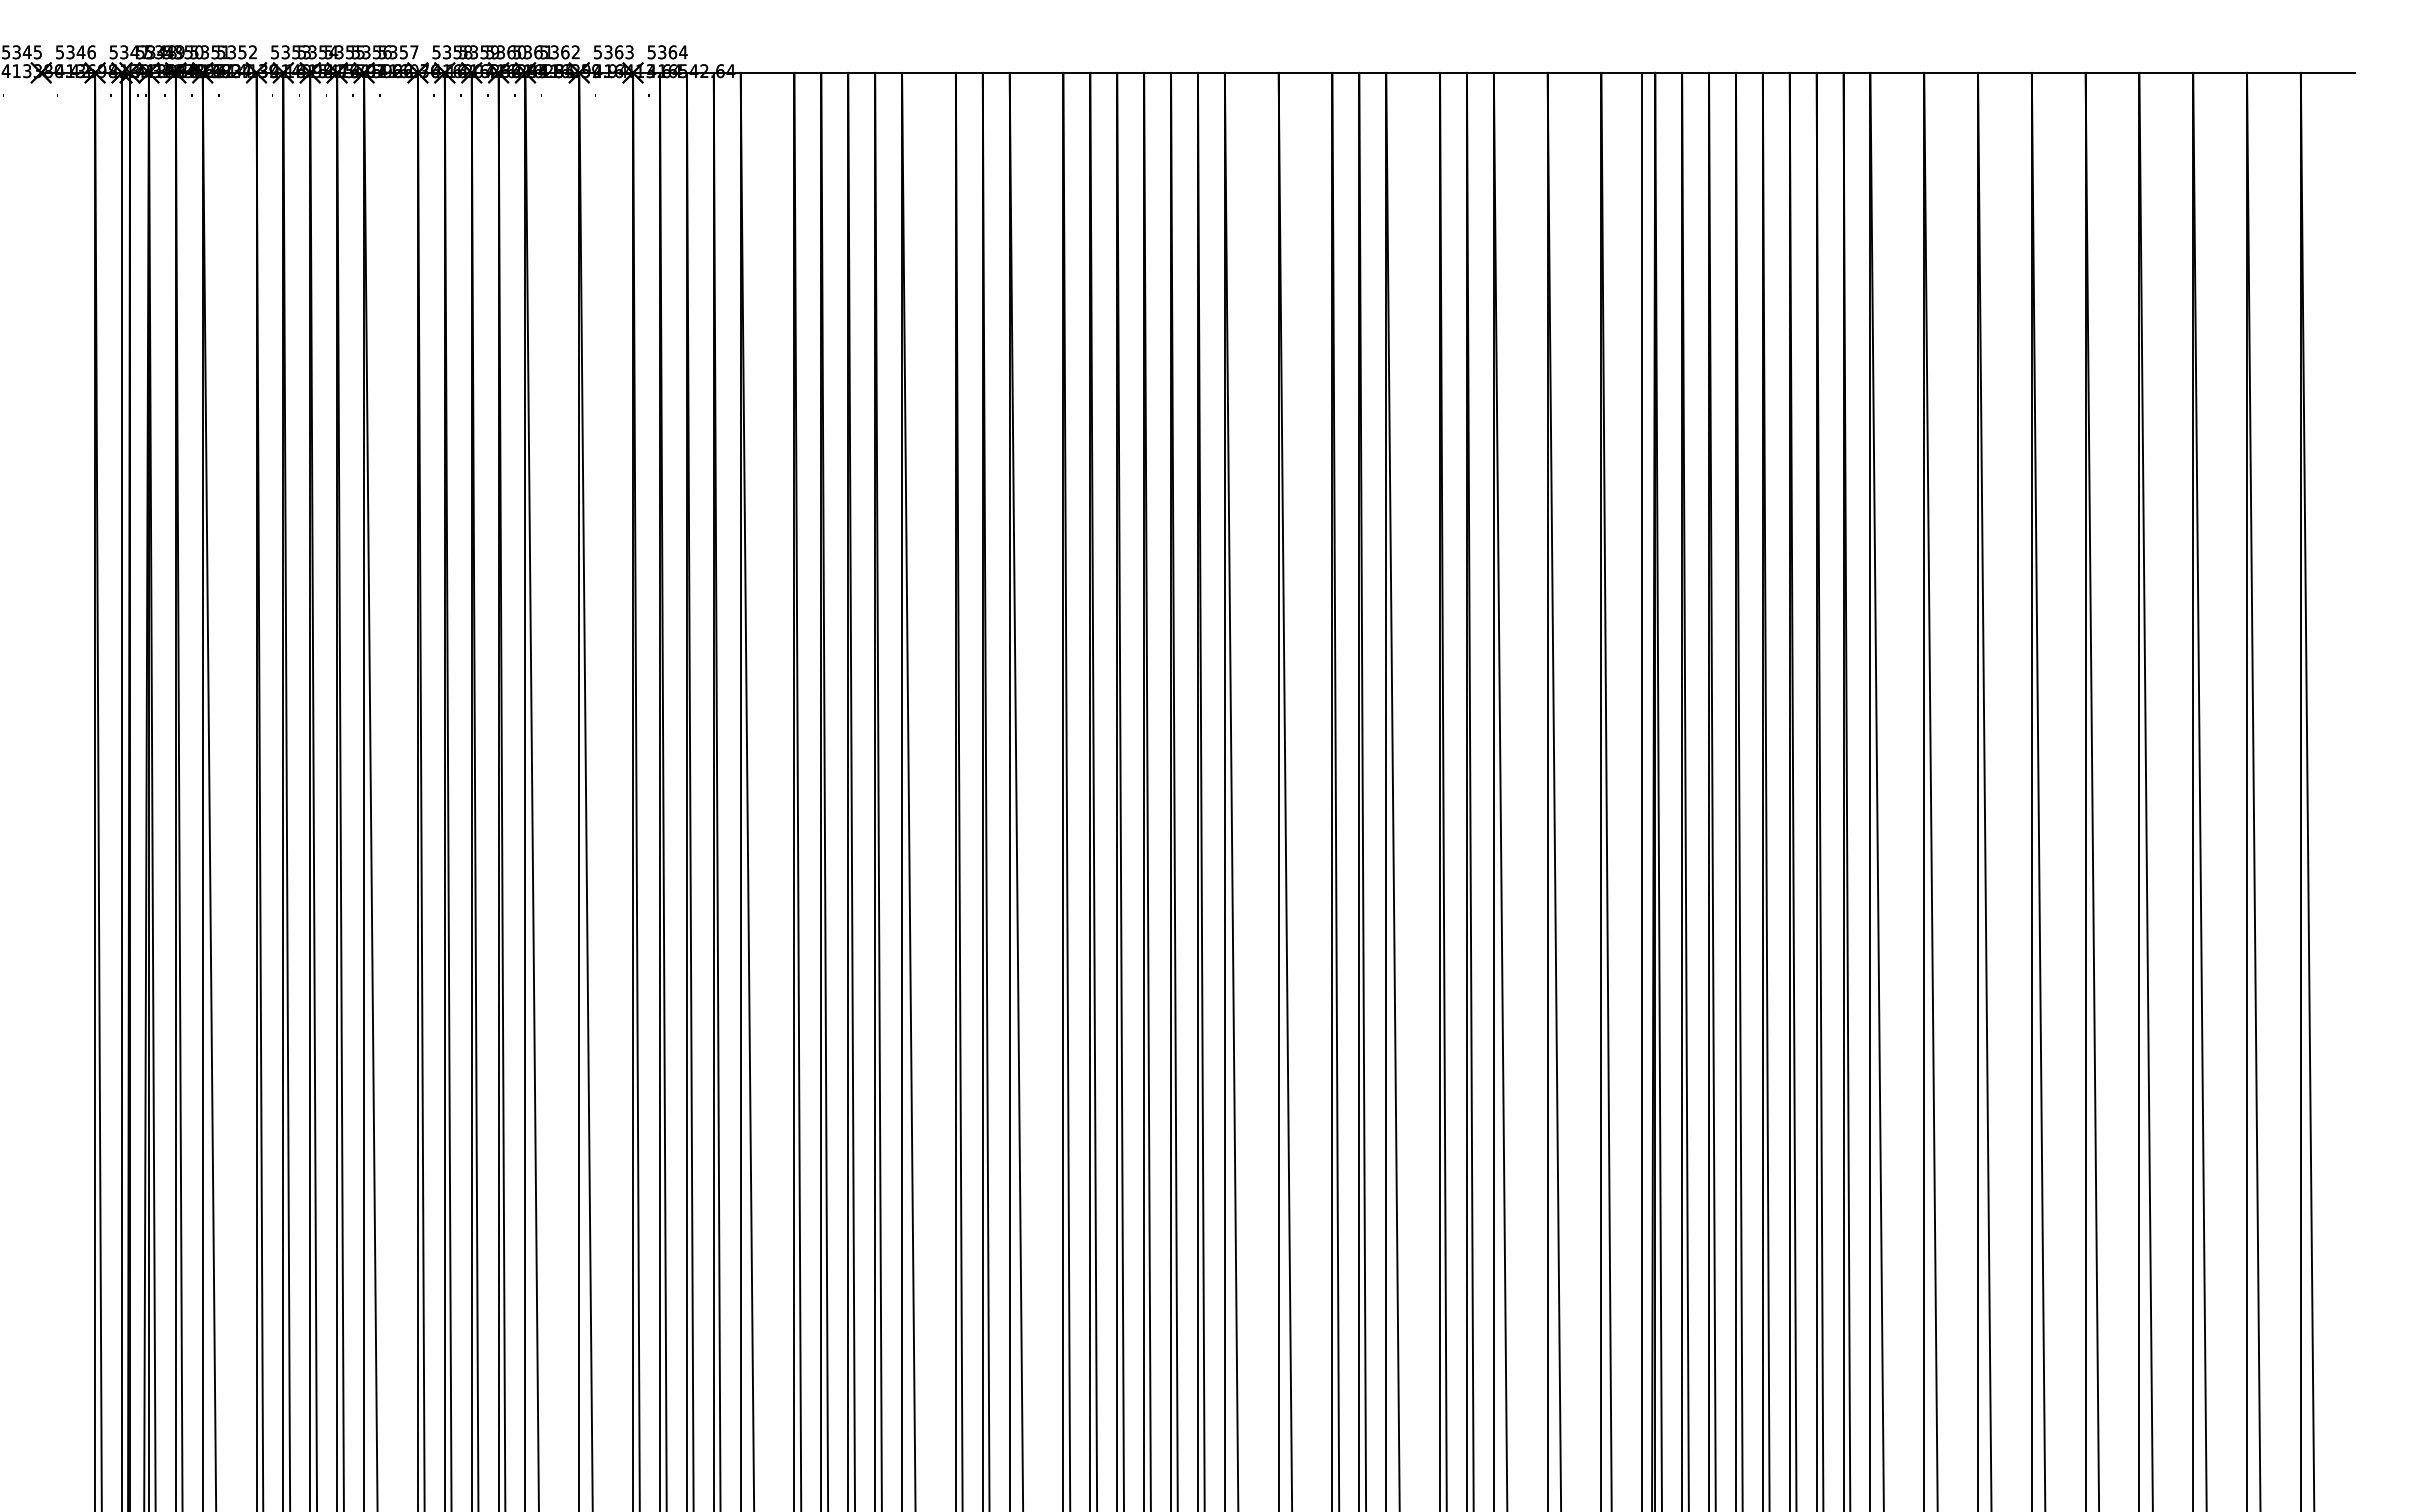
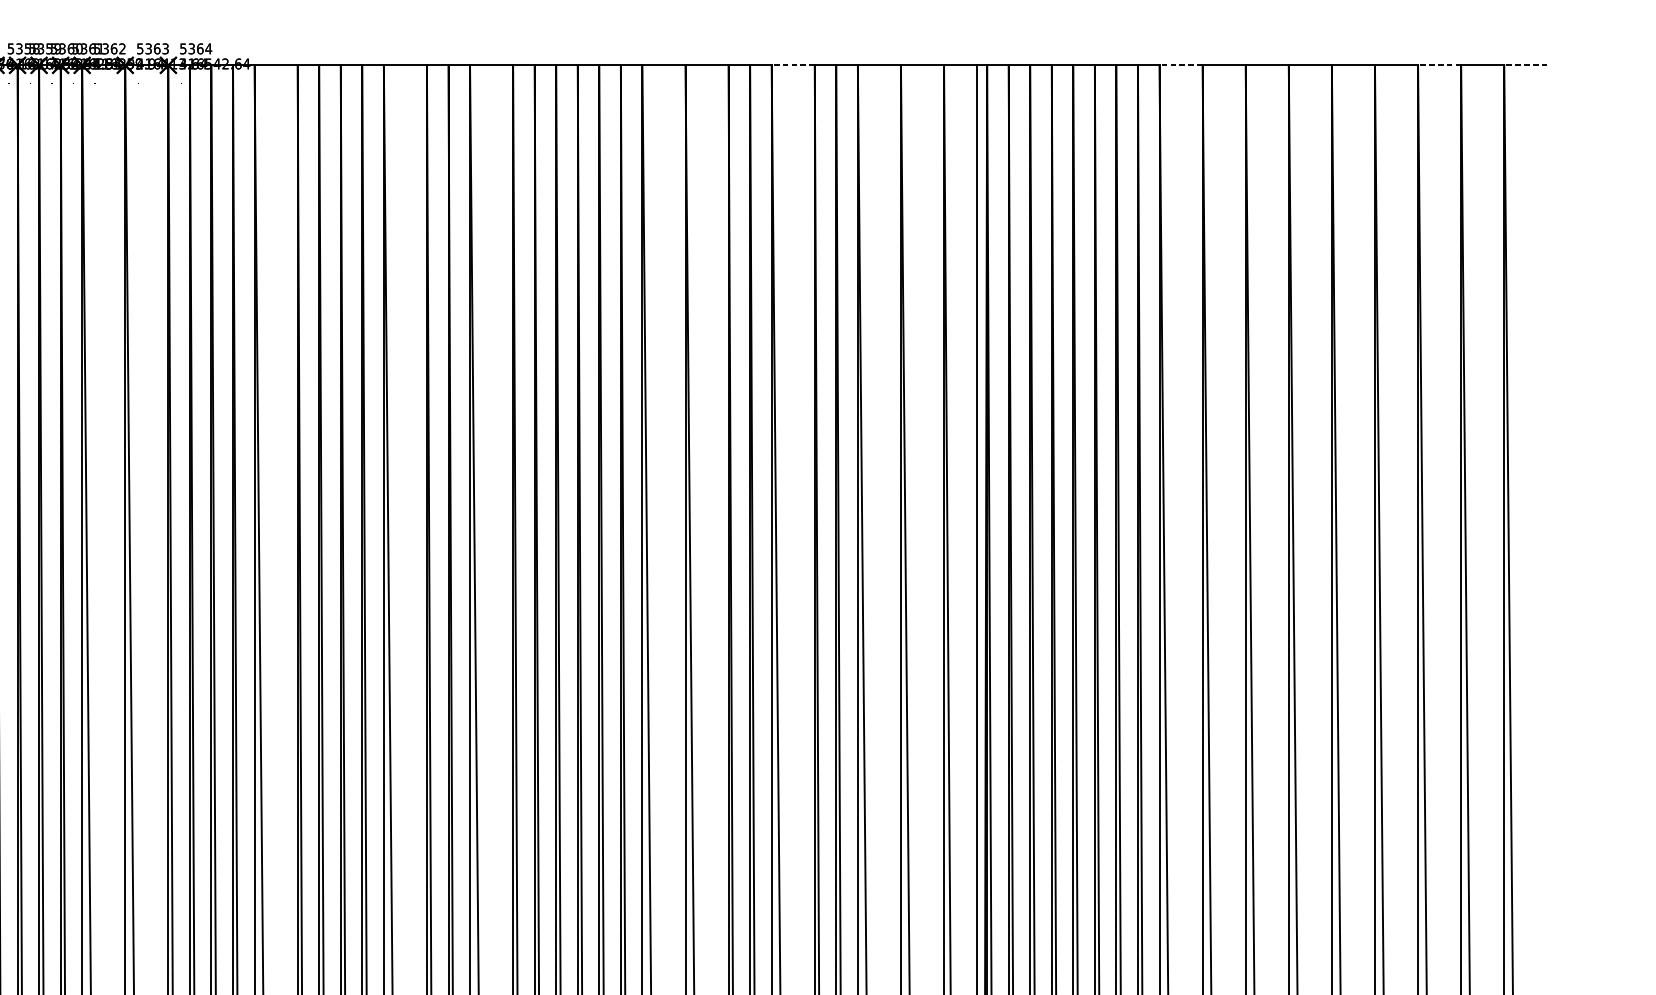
line: (1413, 72) -> (793, 65), solid -> dashed
line: (1897, 72) -> (1181, 65), solid -> dashed
line: (2220, 72) -> (1439, 65), solid -> dashed
line: (2327, 72) -> (1525, 65), solid -> dashed

